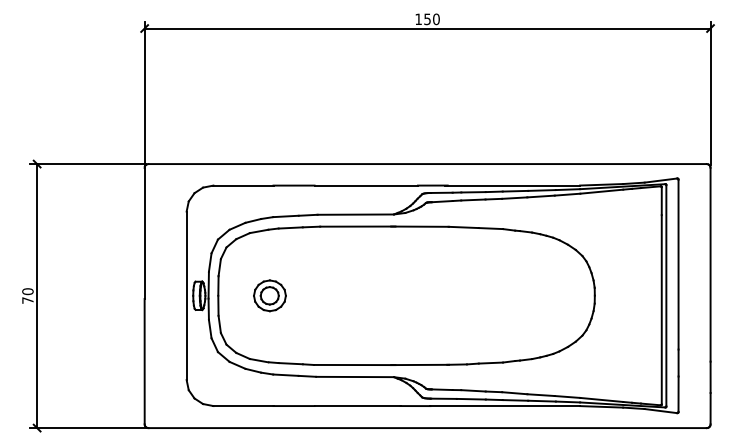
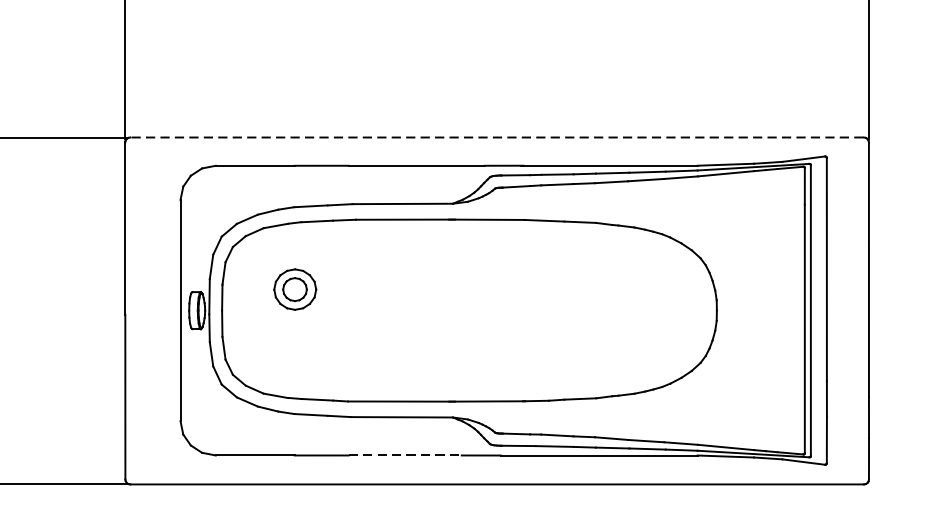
line: (427, 164) -> (497, 138), solid -> dashed
part: (269, 295) -> (294, 289), moved
line: (358, 406) -> (406, 456), solid -> dashed

